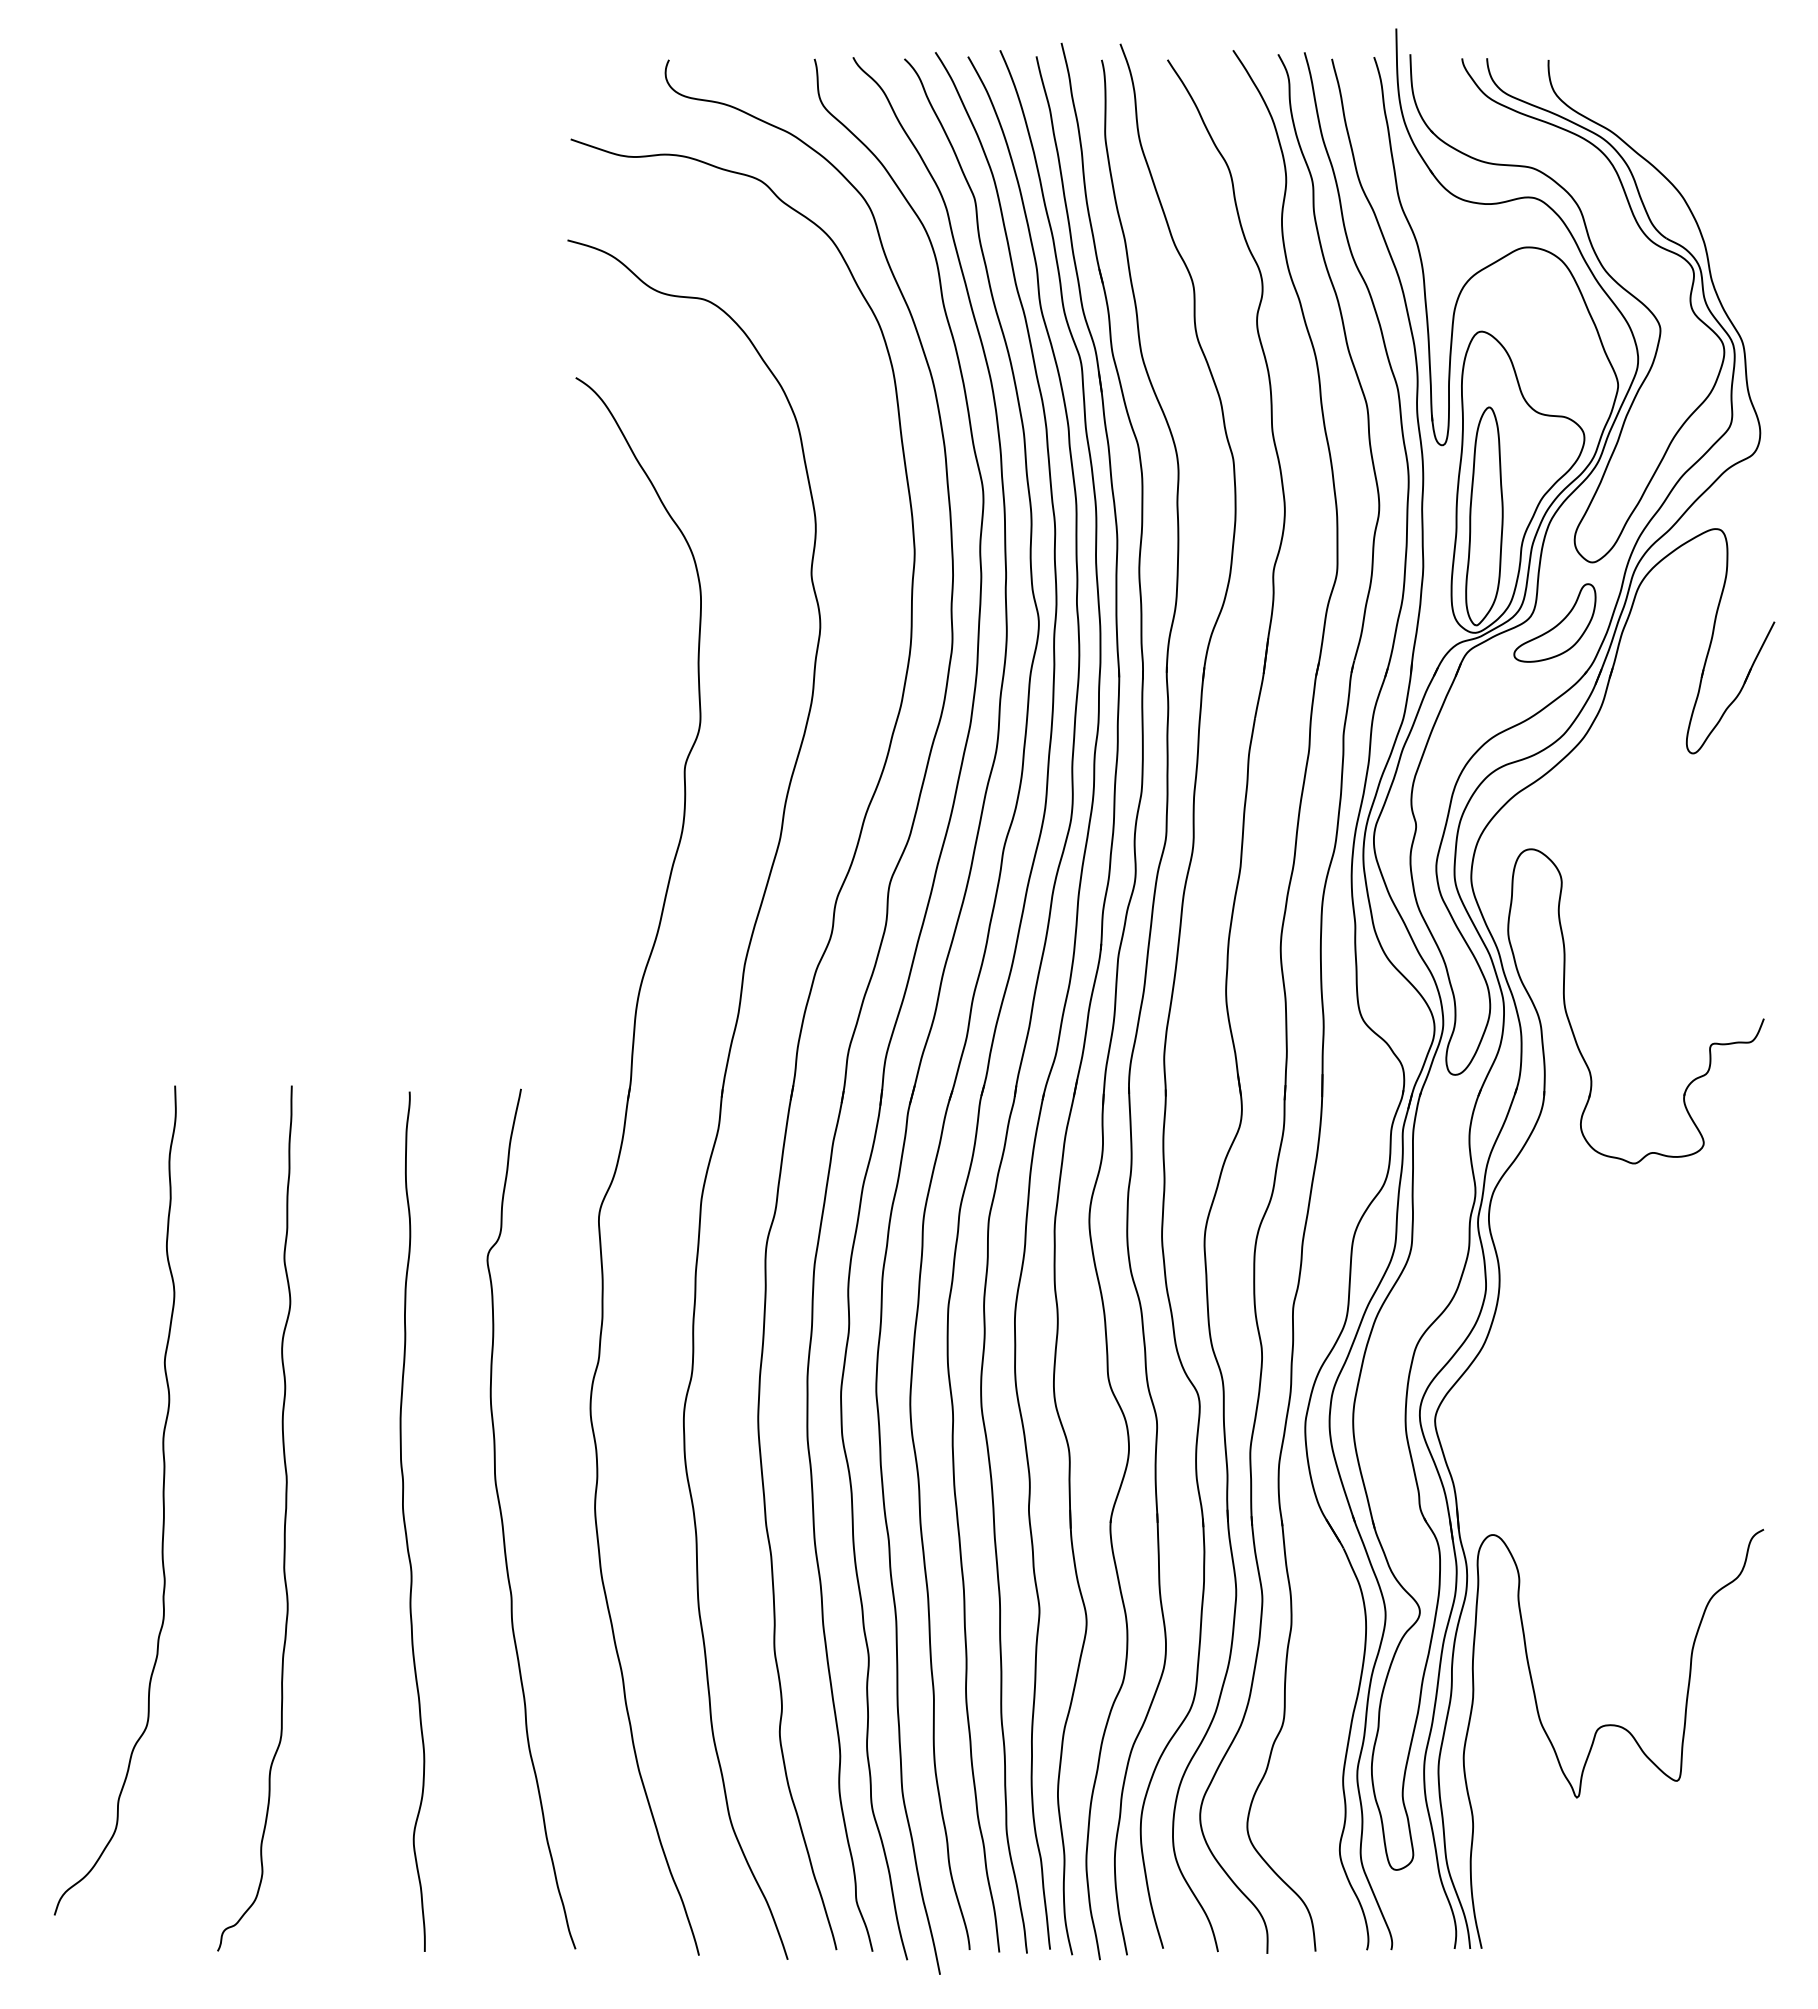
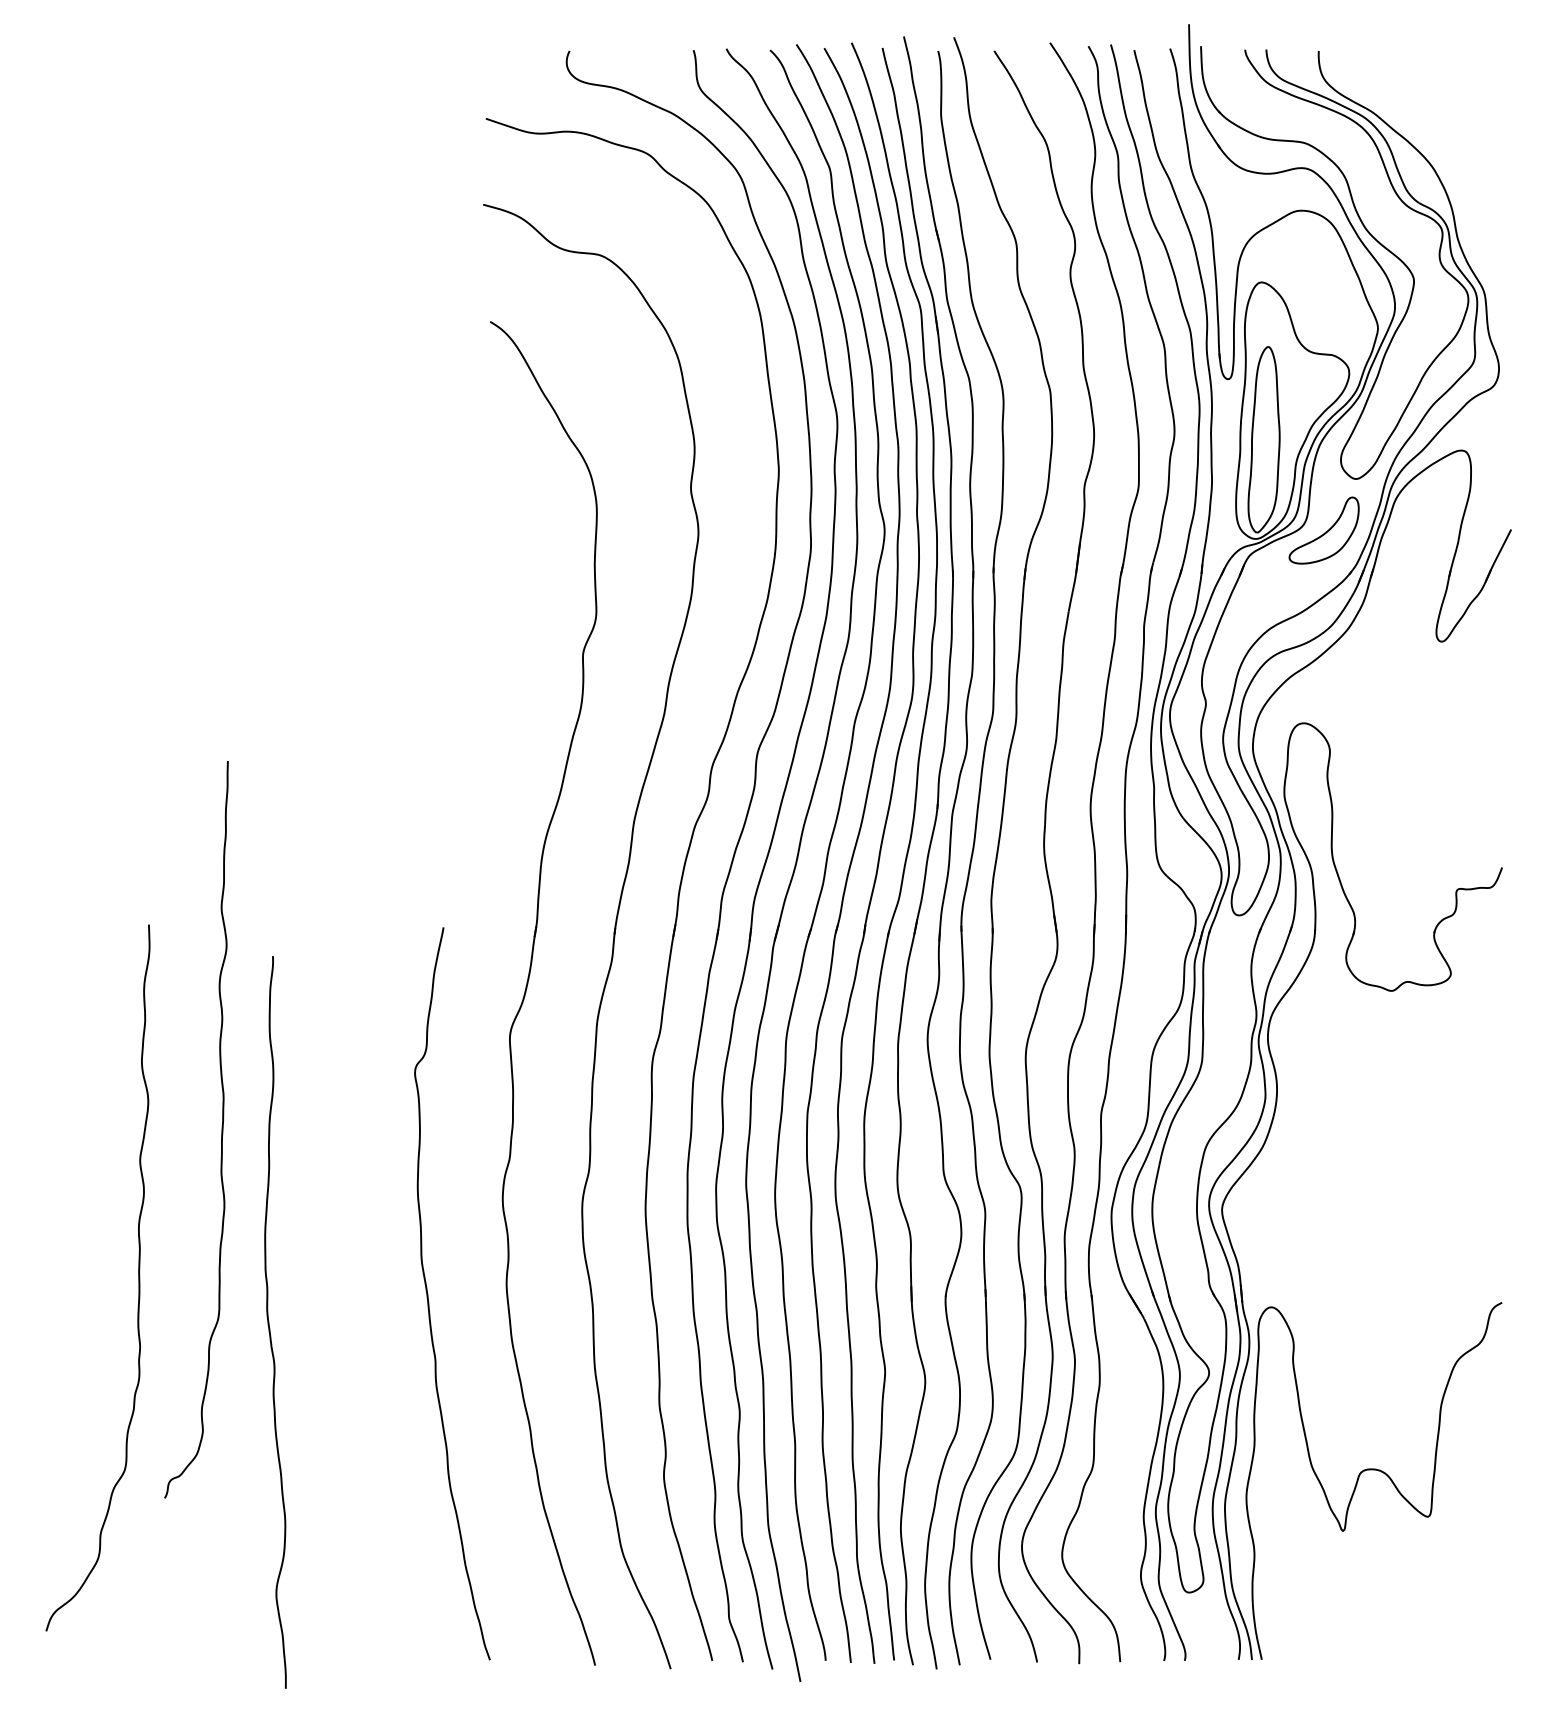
curve: (284, 1518) -> (221, 1129), moved
curve: (405, 1521) -> (269, 1322), moved

